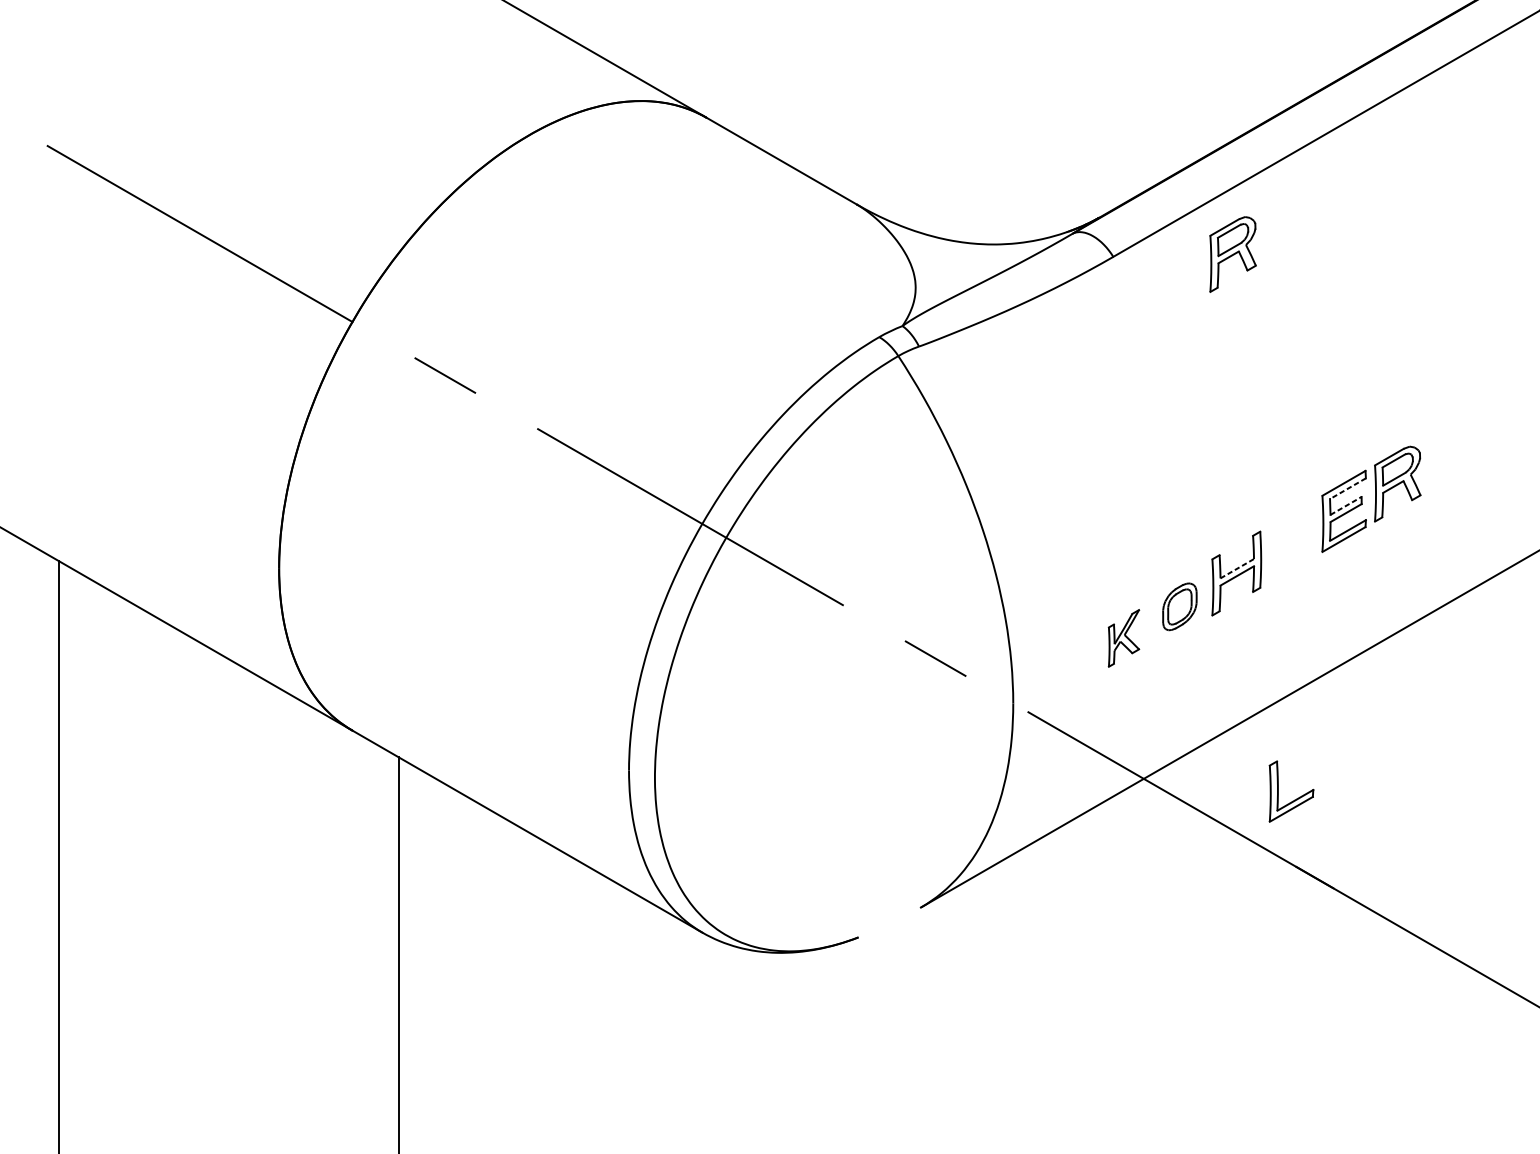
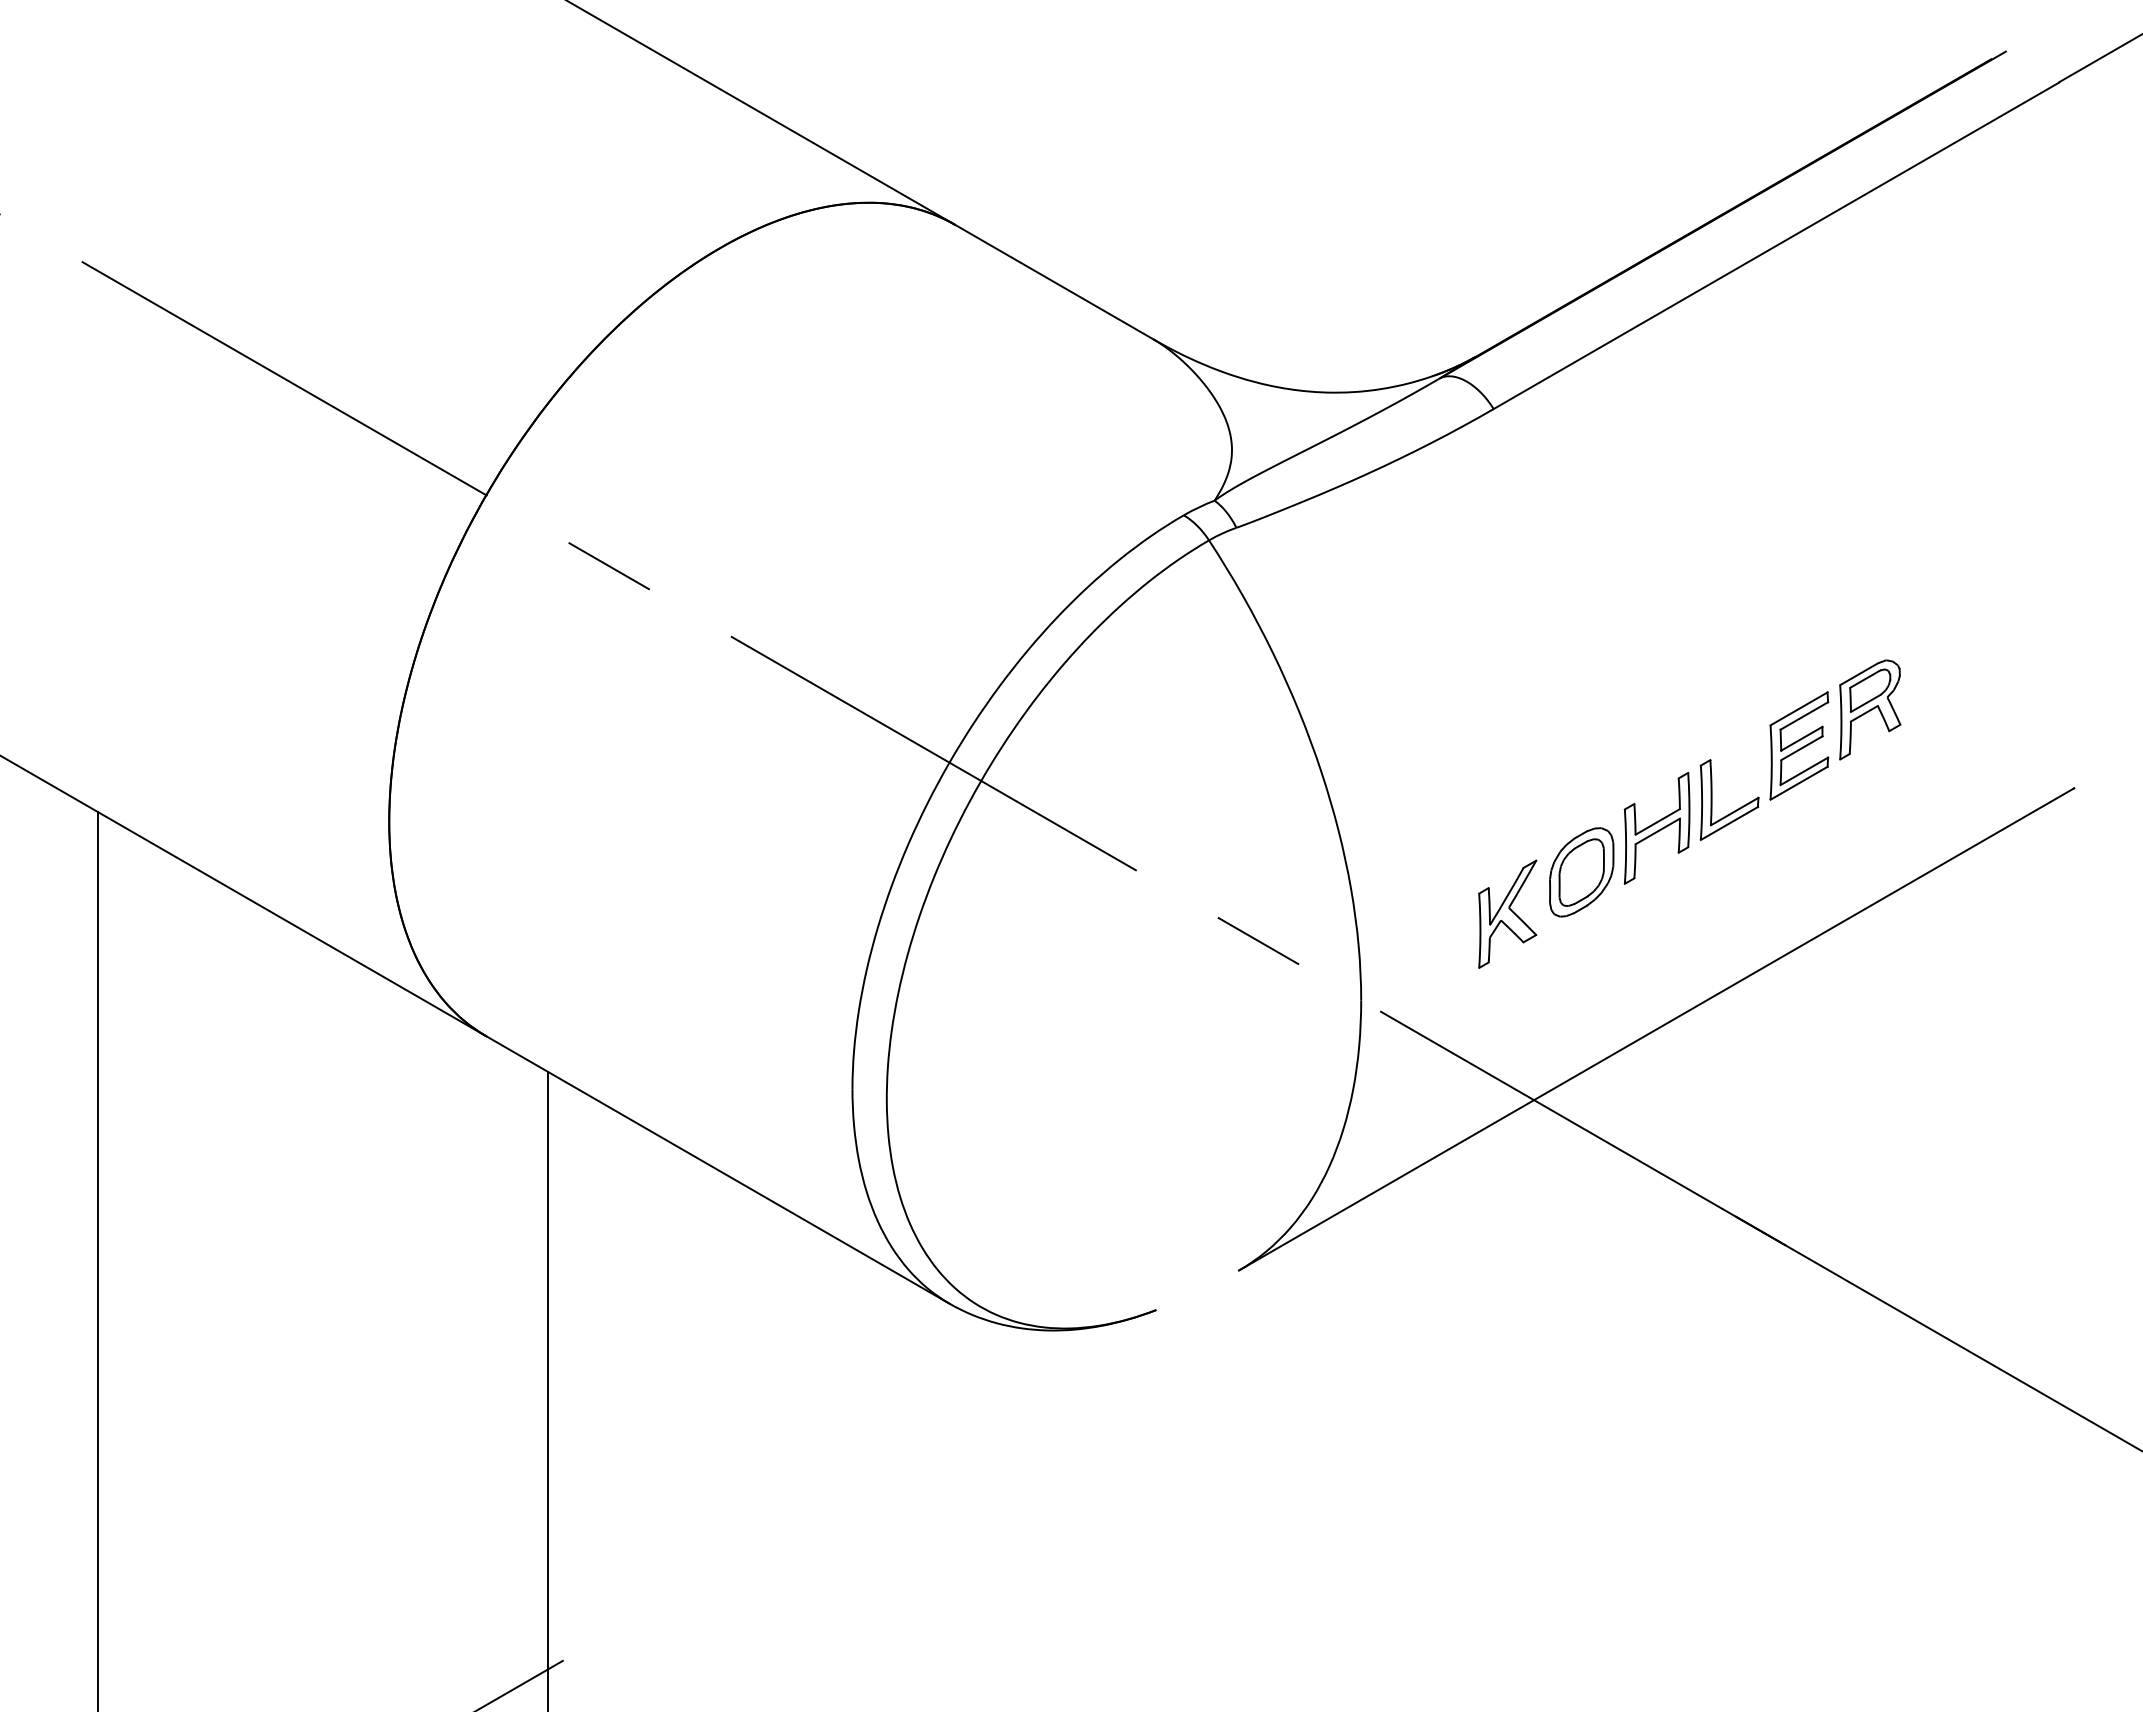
part: (1233, 254) -> (1652, 405), removed
line: (1347, 489) -> (1803, 716), dashed -> solid
line: (1345, 505) -> (1801, 738), dashed -> solid
line: (1237, 568) -> (1657, 821), dashed -> solid
part: (1179, 606) -> (1581, 872), size x1.43
part: (1123, 637) -> (1507, 913), size x1.43
part: (1297, 798) -> (1737, 808), moved

